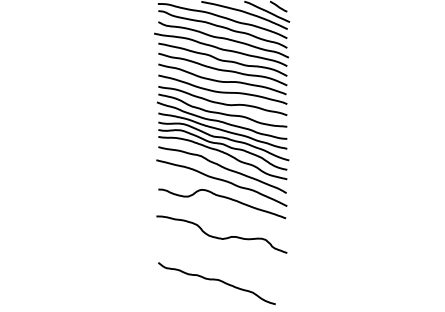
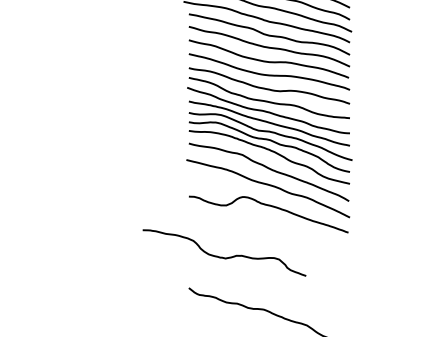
curve: (221, 237) -> (224, 256), moved

